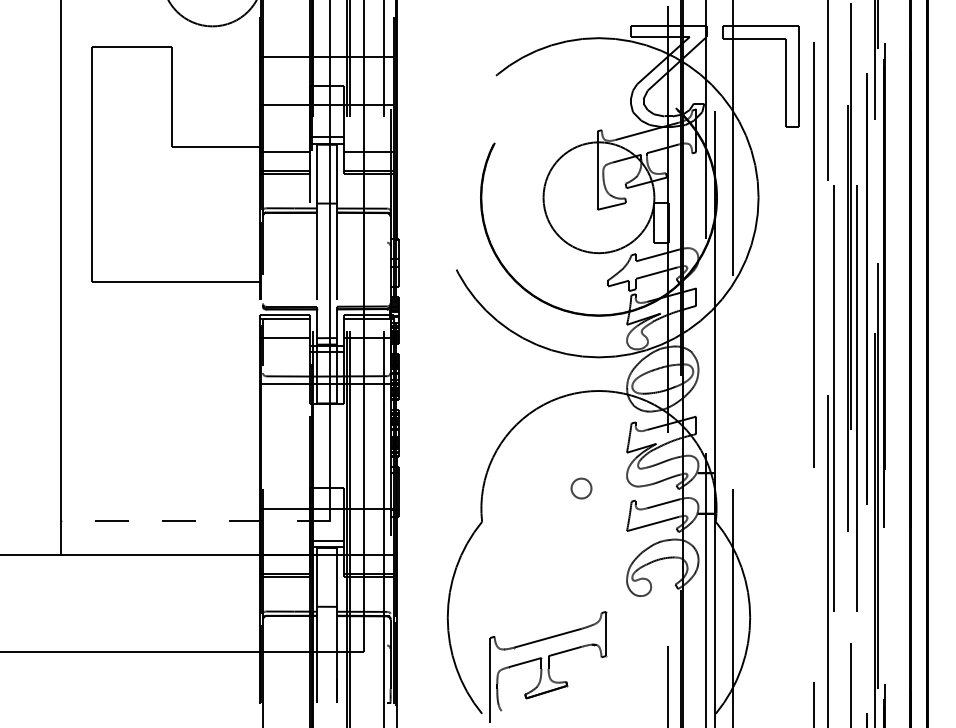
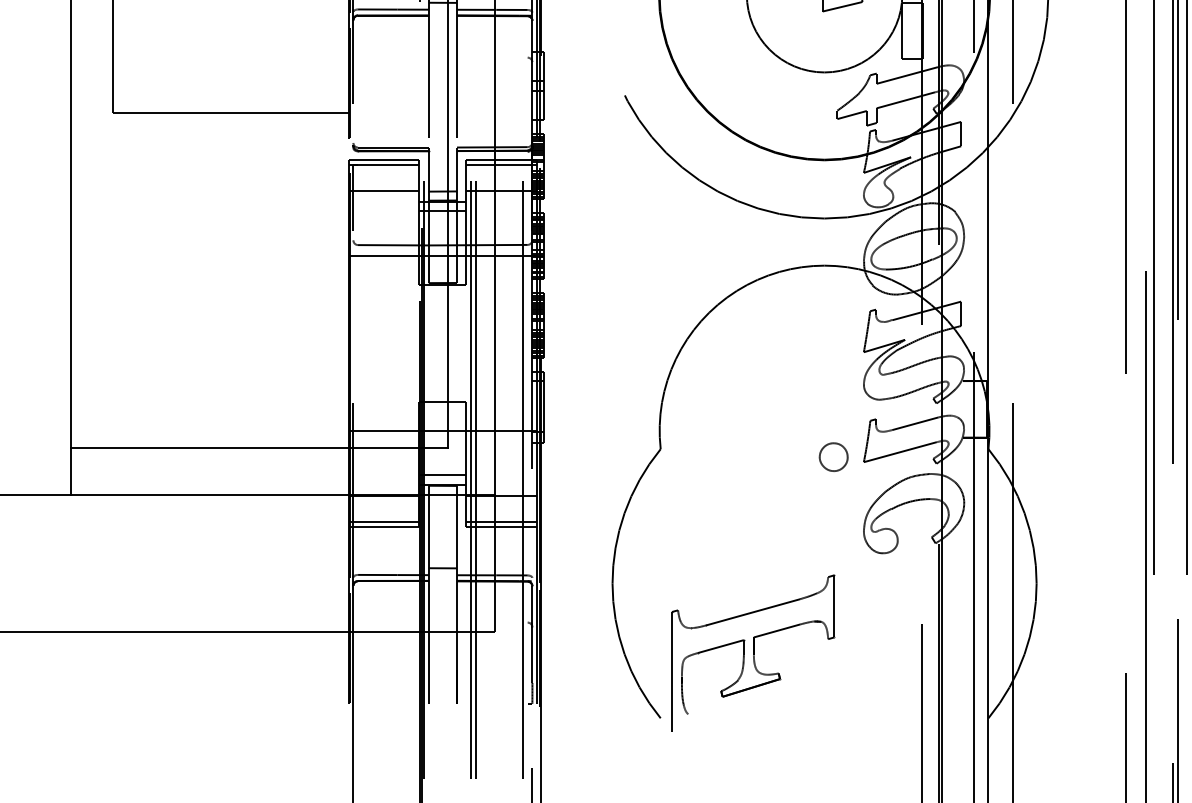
part: (581, 488) -> (833, 457), moved
line: (195, 521) -> (258, 448), dashed -> solid

